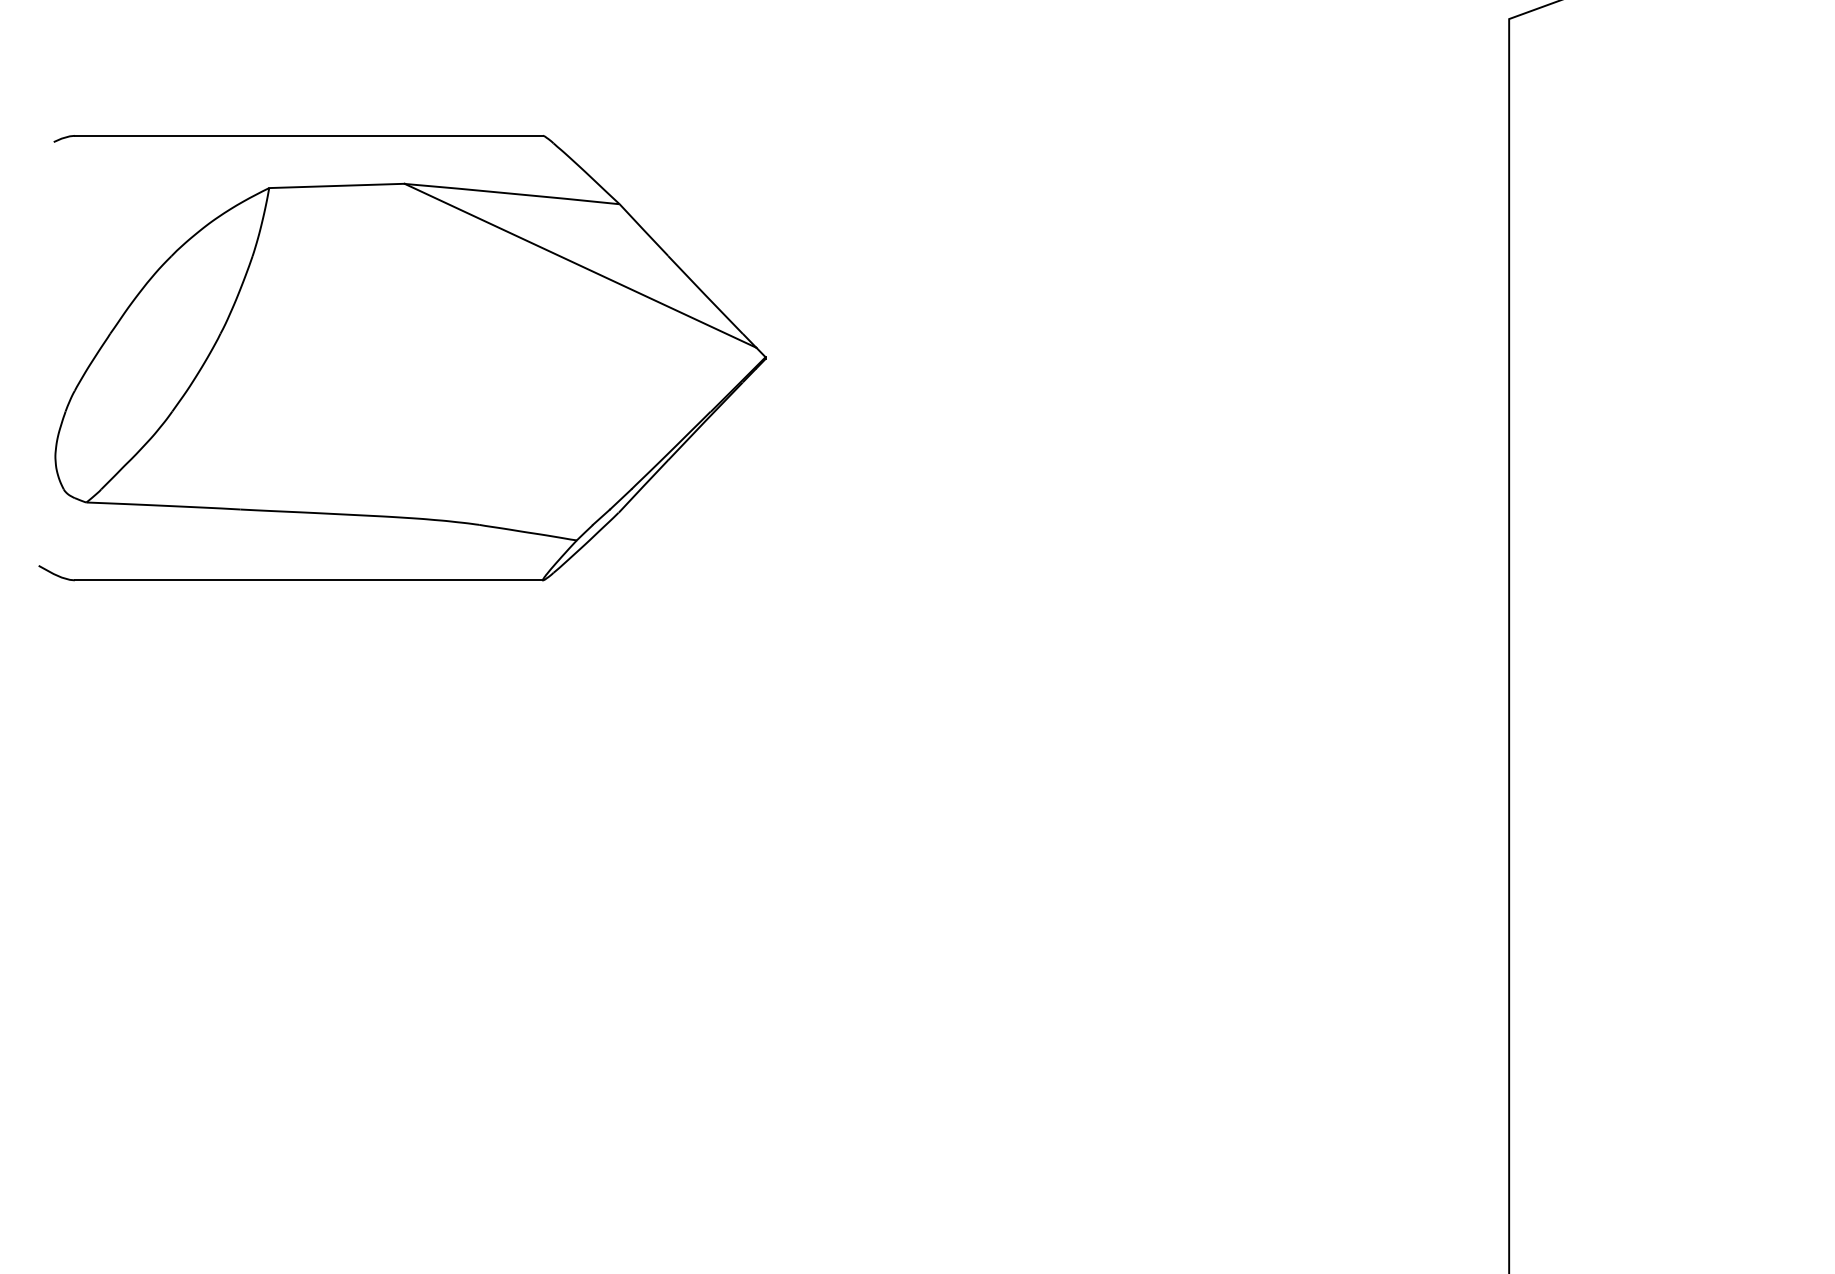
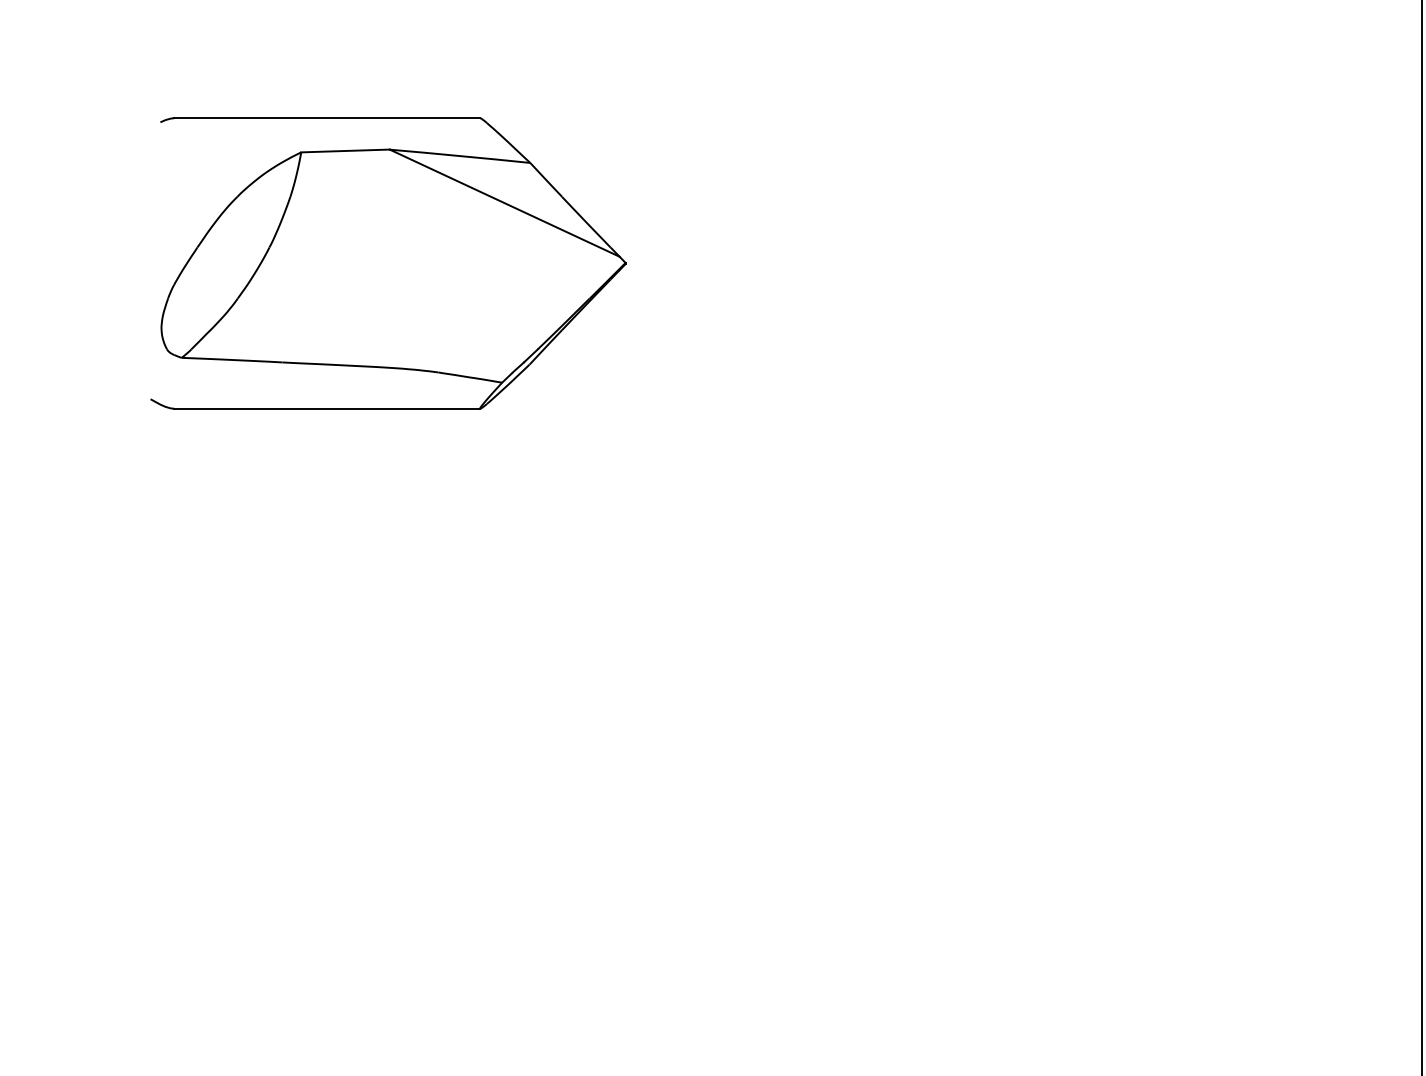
part: (402, 358) -> (388, 263), size x0.7

